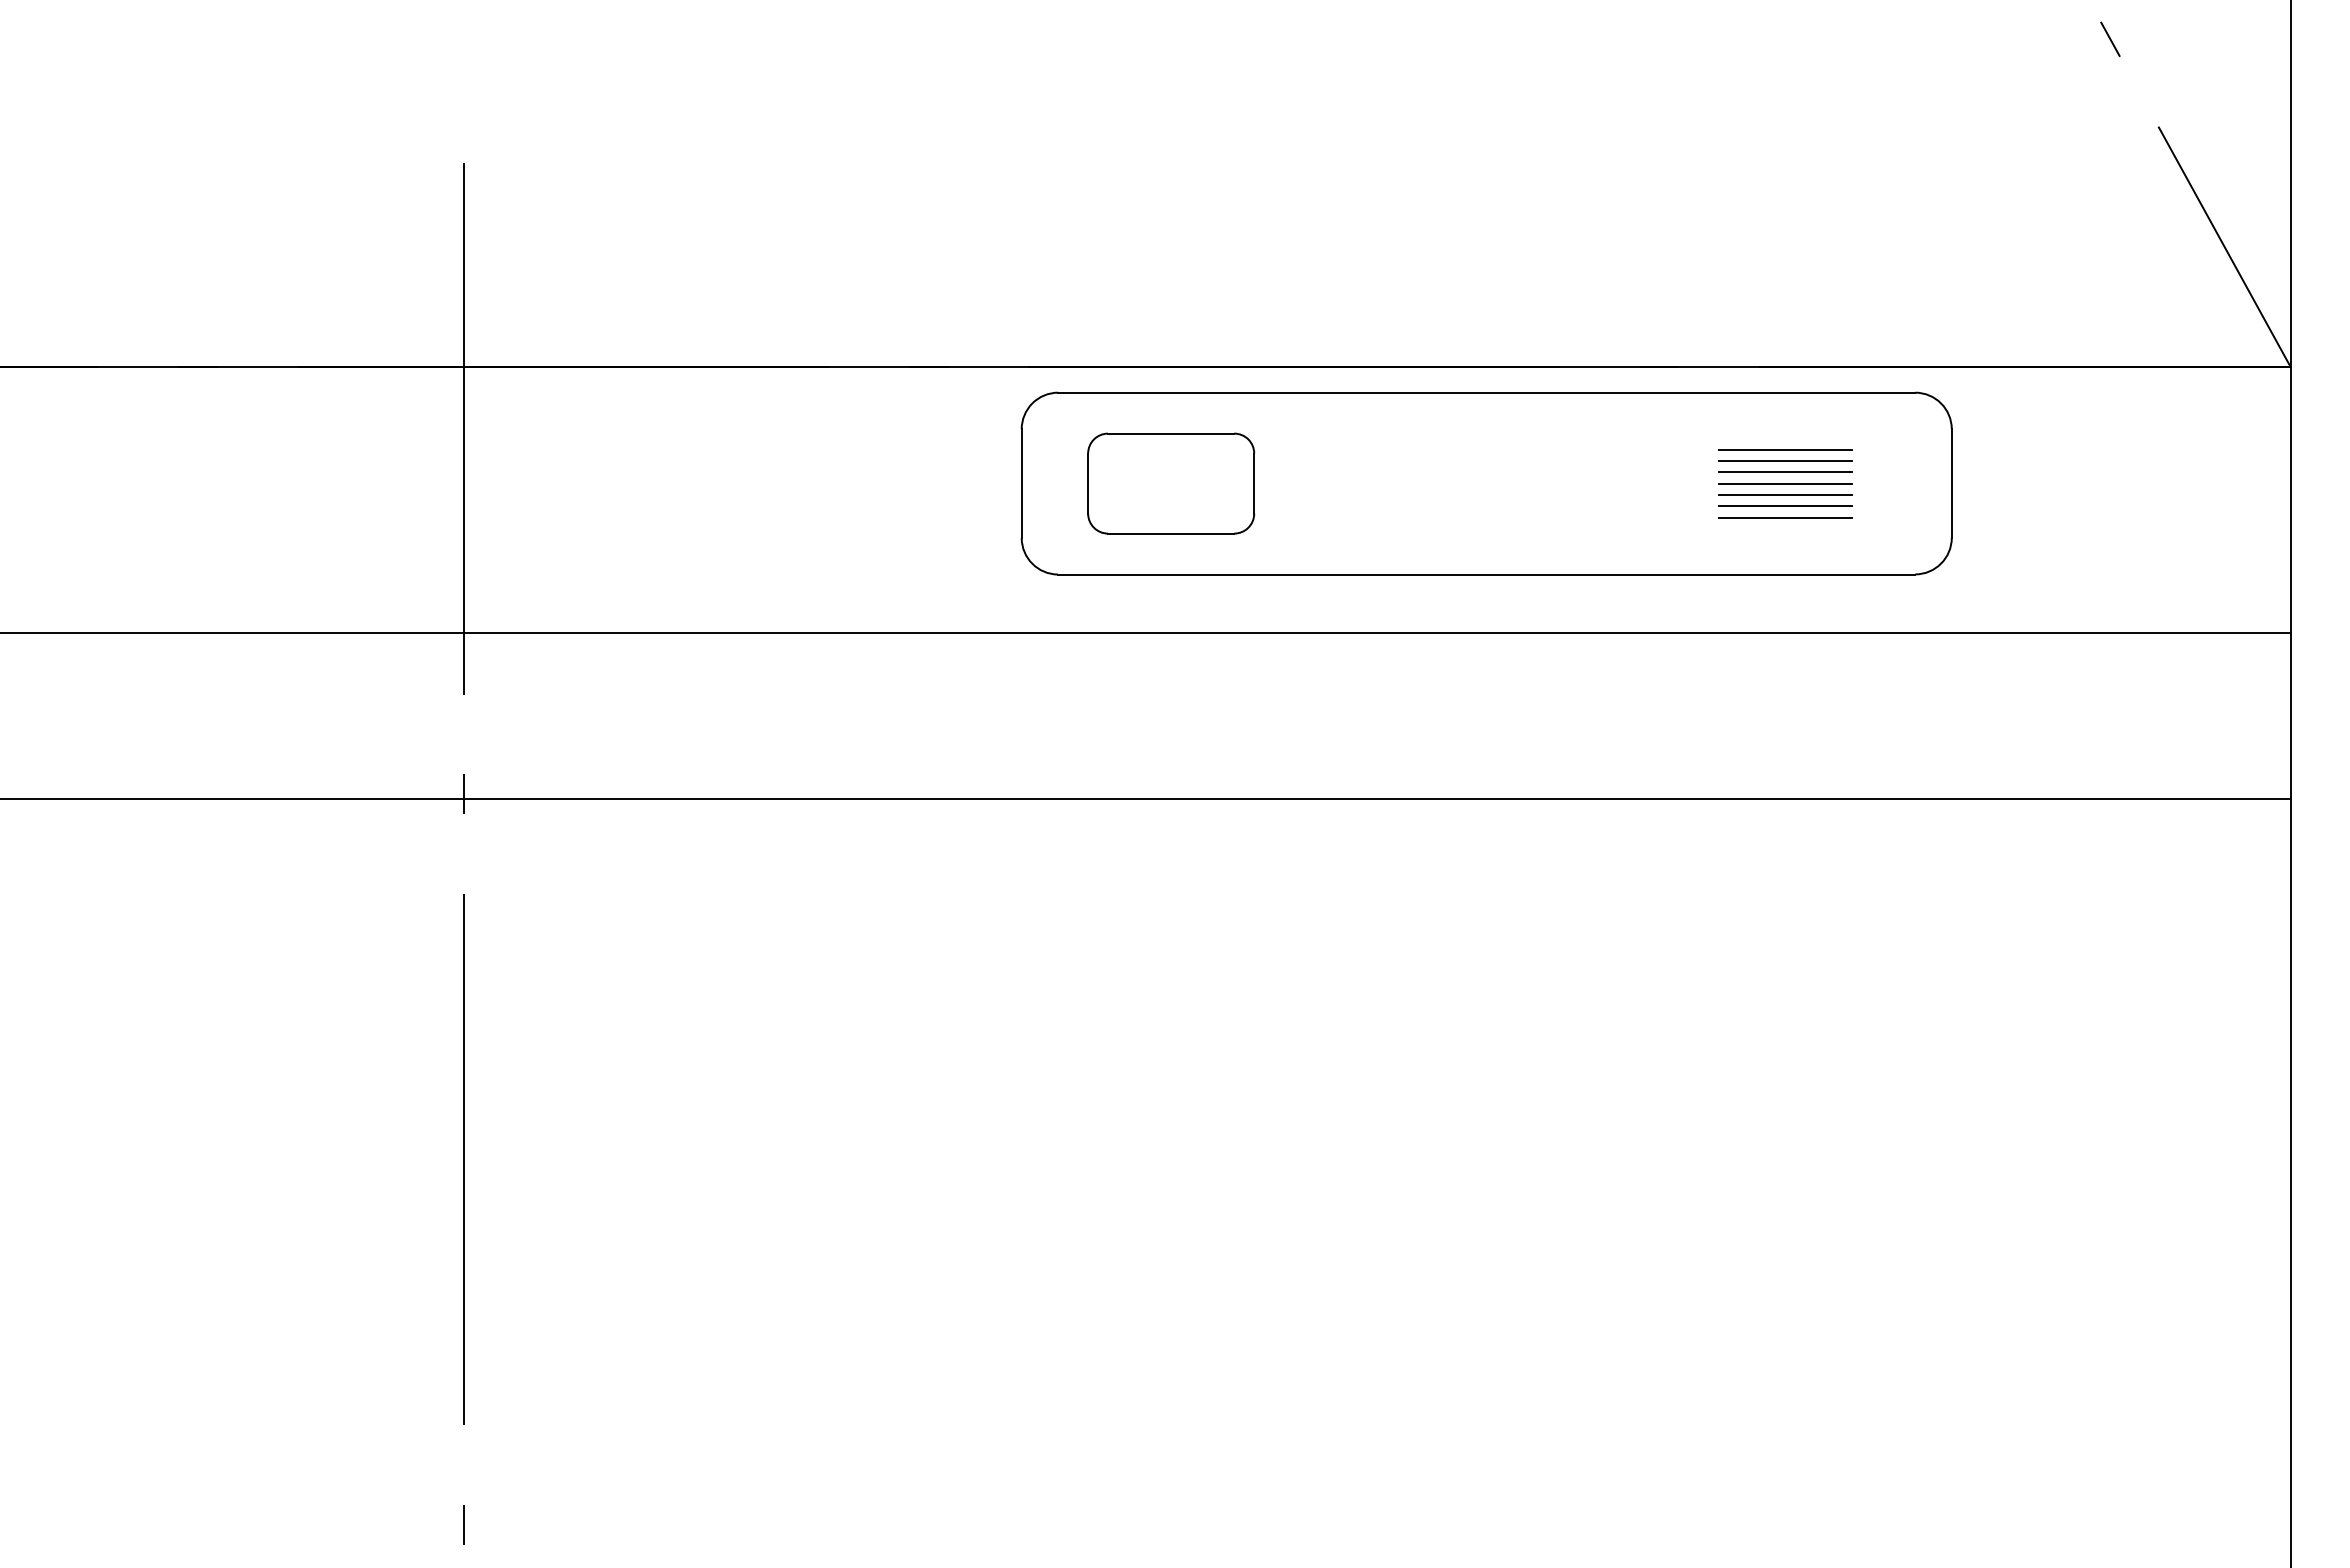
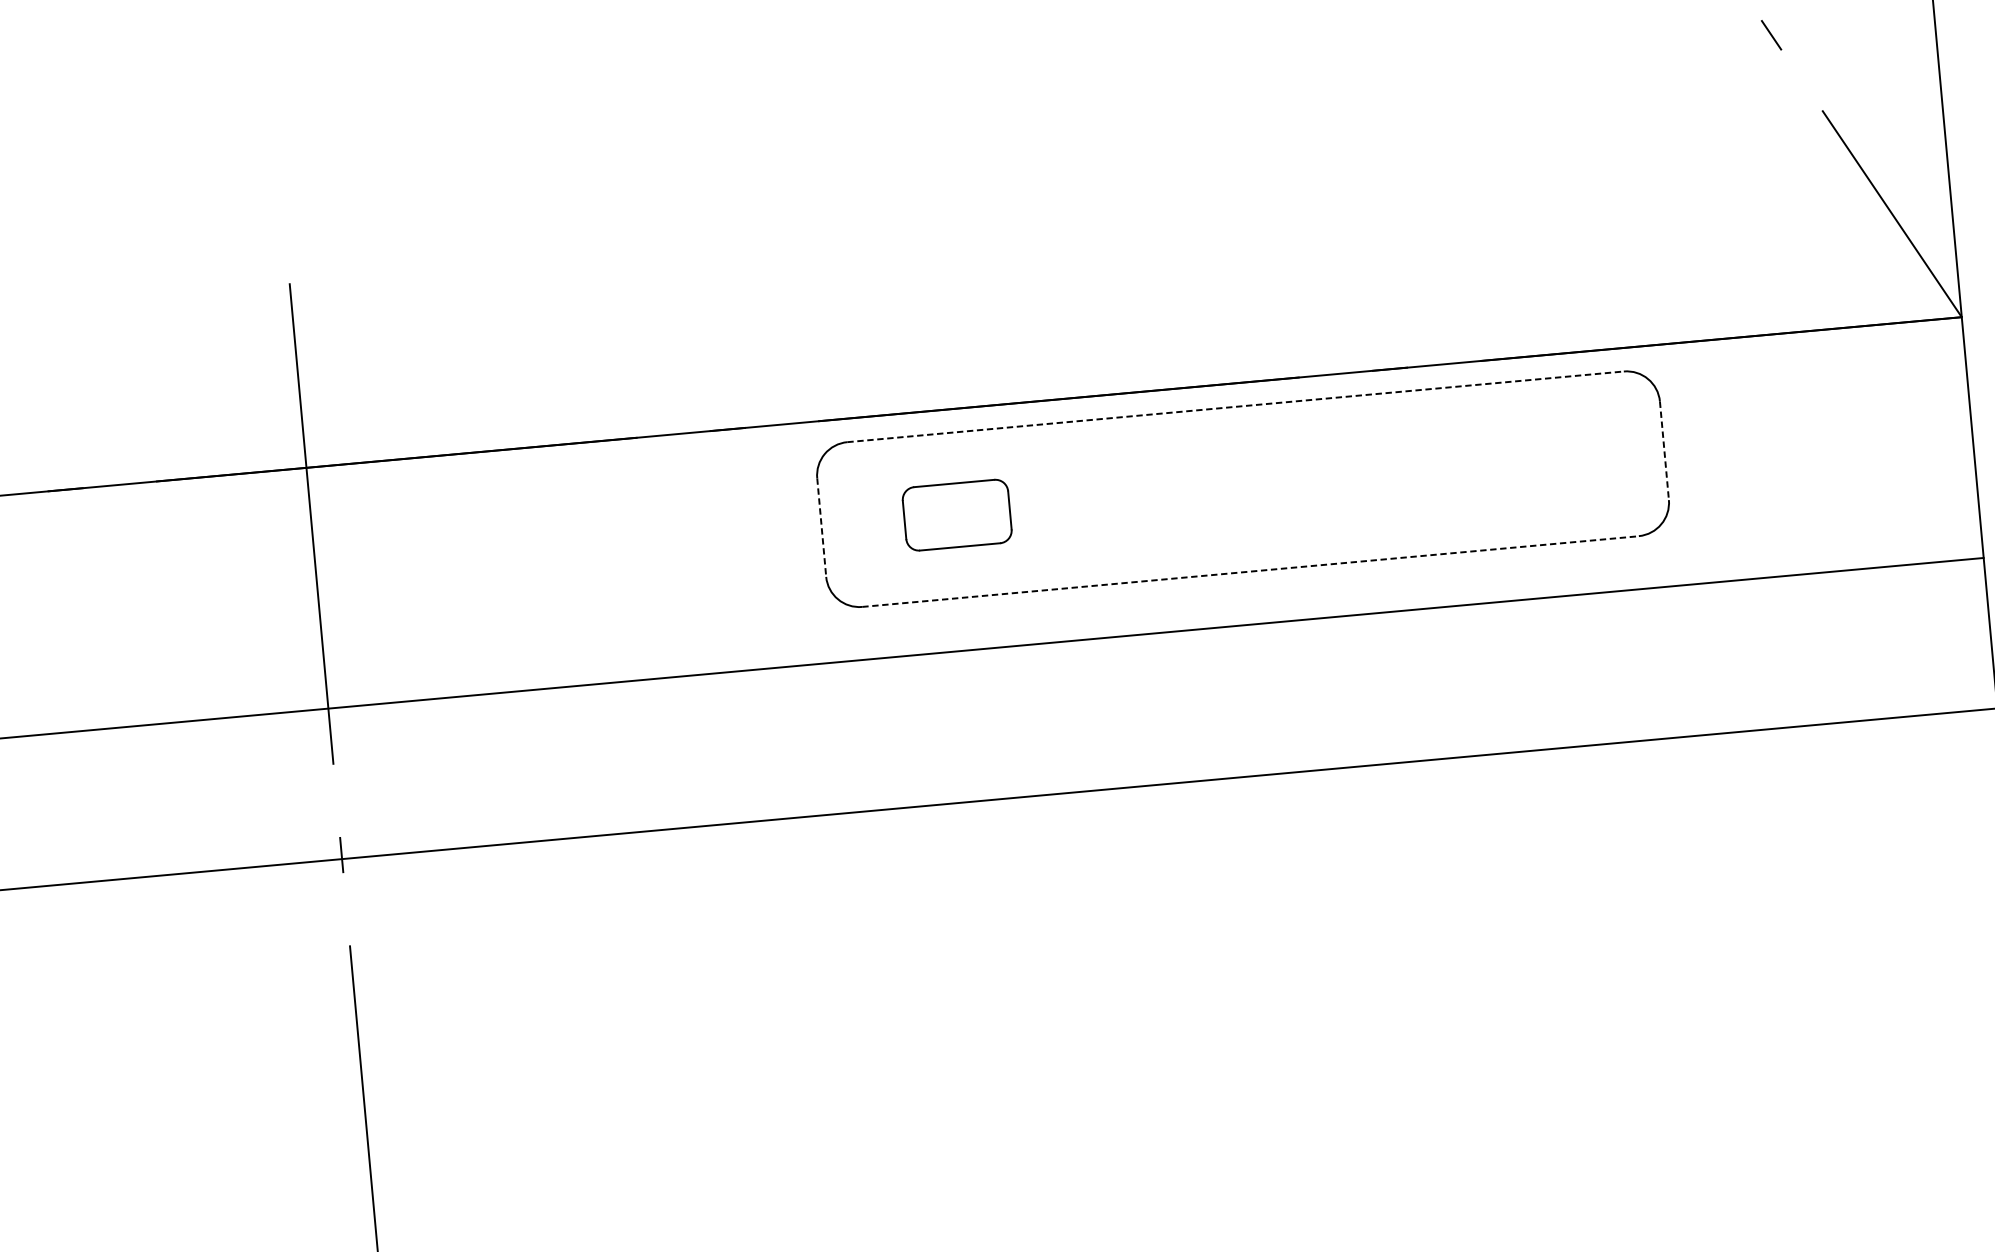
line: (1487, 392) -> (1236, 406), solid -> dashed
line: (1785, 449) -> (1510, 433), removed
line: (1785, 460) -> (1511, 443), removed
line: (1785, 472) -> (1512, 454), removed
part: (1171, 483) -> (957, 515), size x0.7
line: (1785, 483) -> (1513, 464), removed
line: (1021, 484) -> (821, 528), solid -> dashed
line: (1951, 484) -> (1664, 451), solid -> dashed
line: (1785, 495) -> (1514, 475), removed
line: (1785, 506) -> (1515, 485), removed
line: (1785, 517) -> (1516, 495), removed
line: (1486, 574) -> (1250, 571), solid -> dashed

